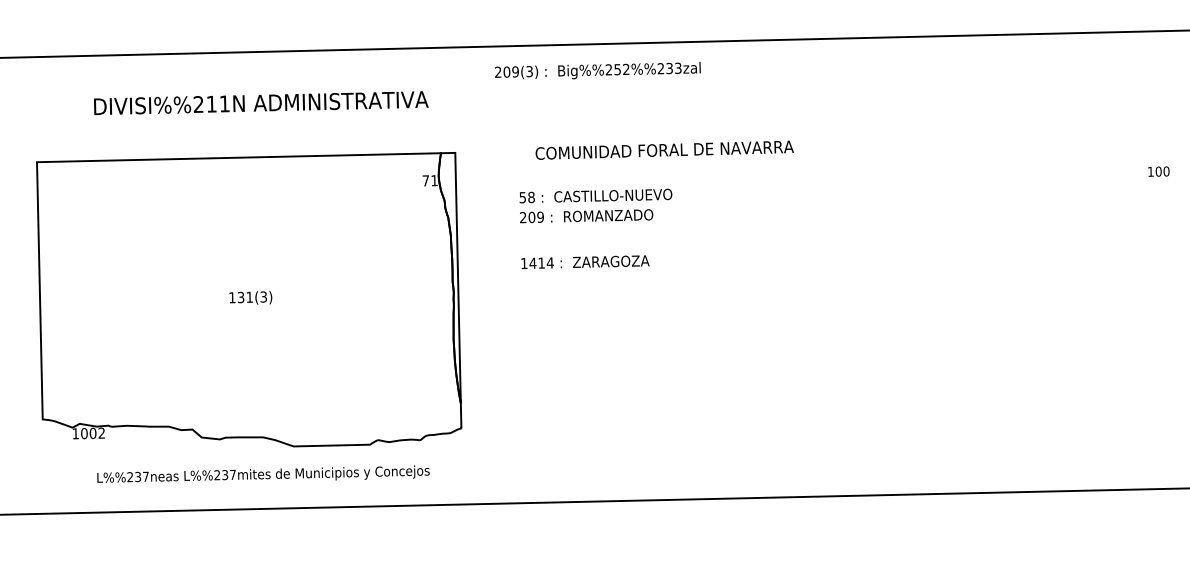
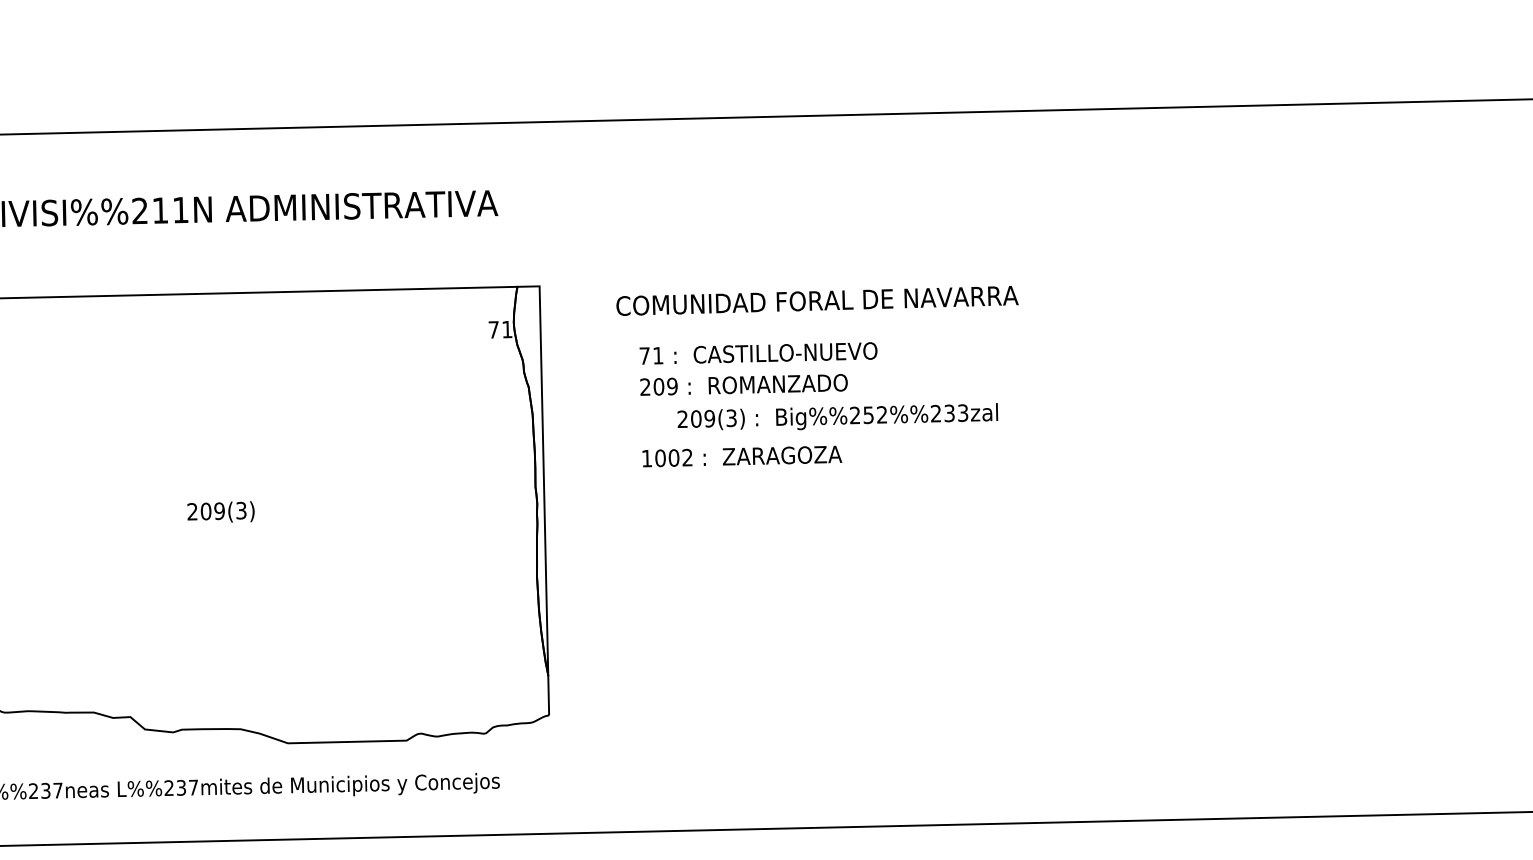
text: (597, 70) -> (837, 416), moved
text: (664, 149) -> (817, 299), moved
text: (526, 197) -> (650, 355), 58 -> 71
text: (541, 262) -> (673, 456), 1414 -> 1002
text: (241, 297) -> (206, 511), 131(3) -> 209(3)

